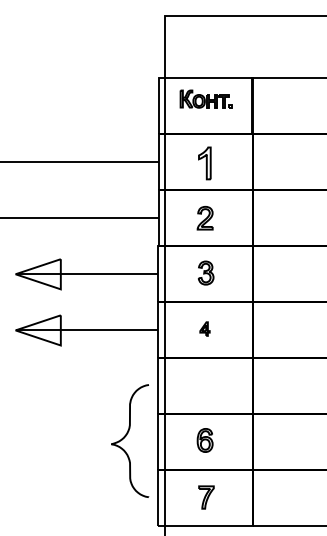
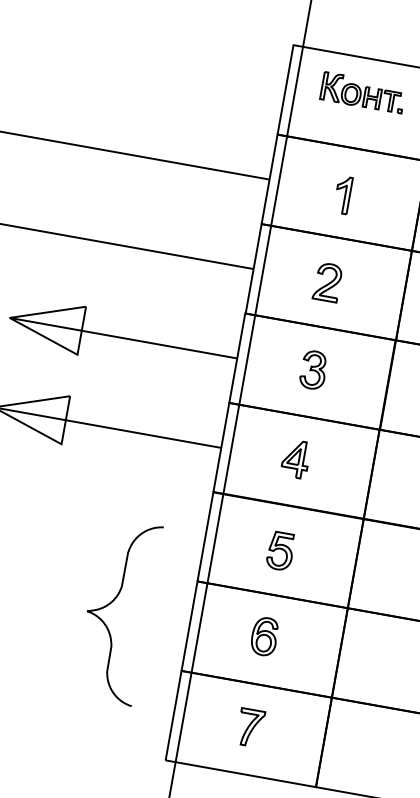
part: (205, 163) -> (343, 195), size x0.71
part: (204, 328) -> (295, 457), size x1.67
part: (205, 386) -> (280, 550), added
curve: (126, 436) -> (113, 603), moved

